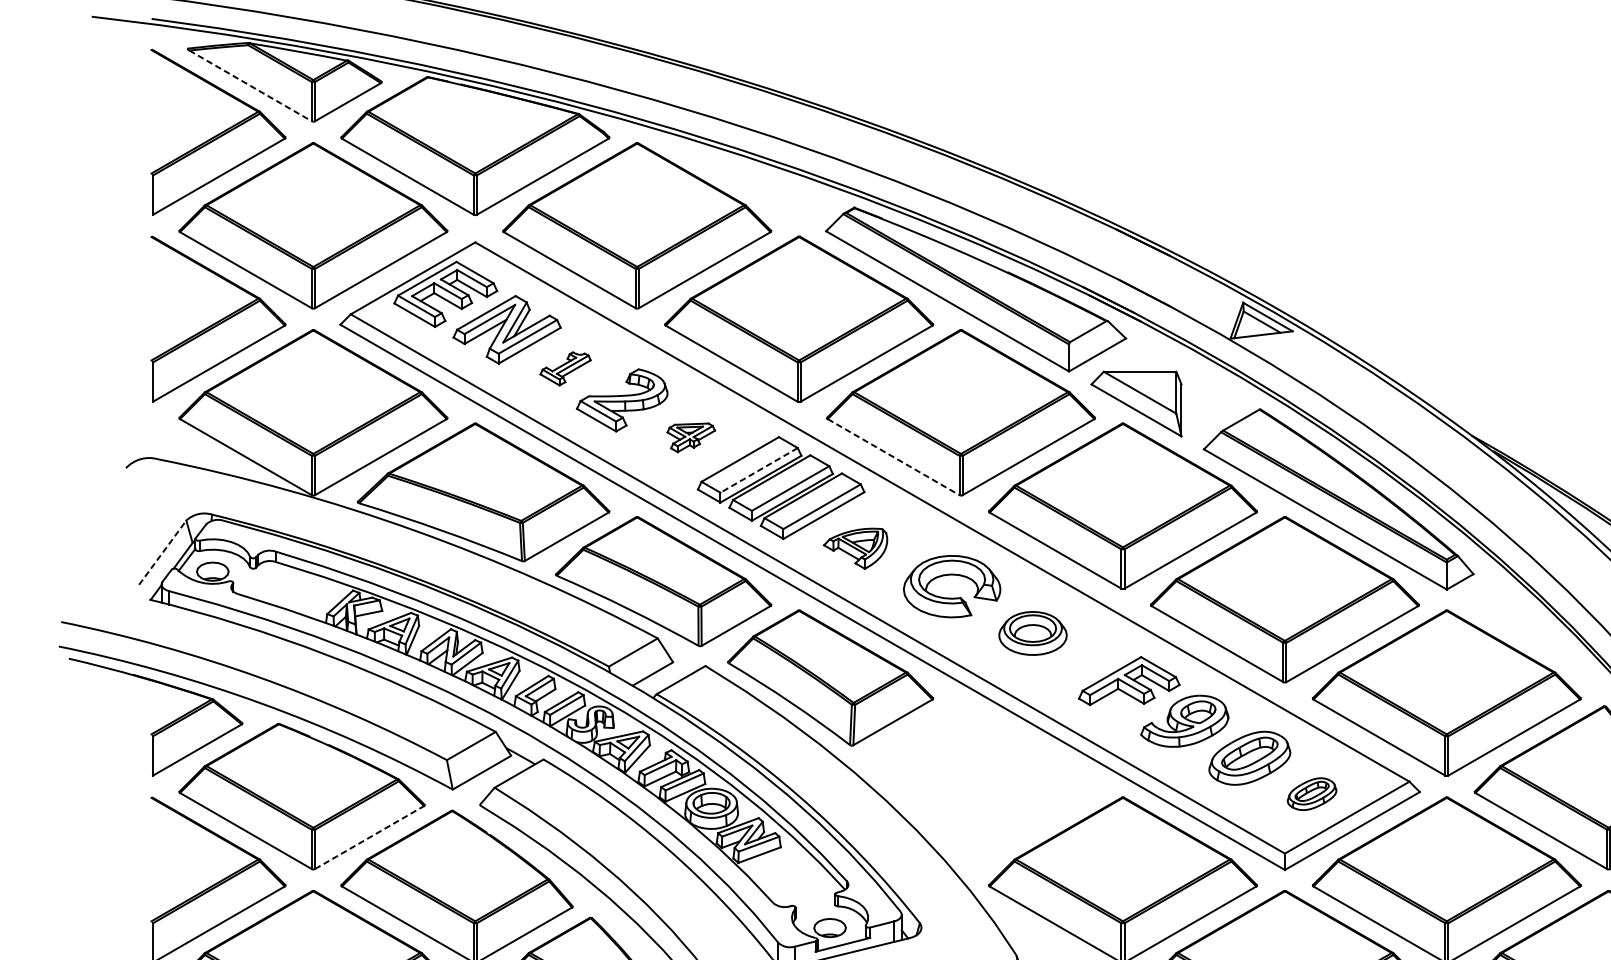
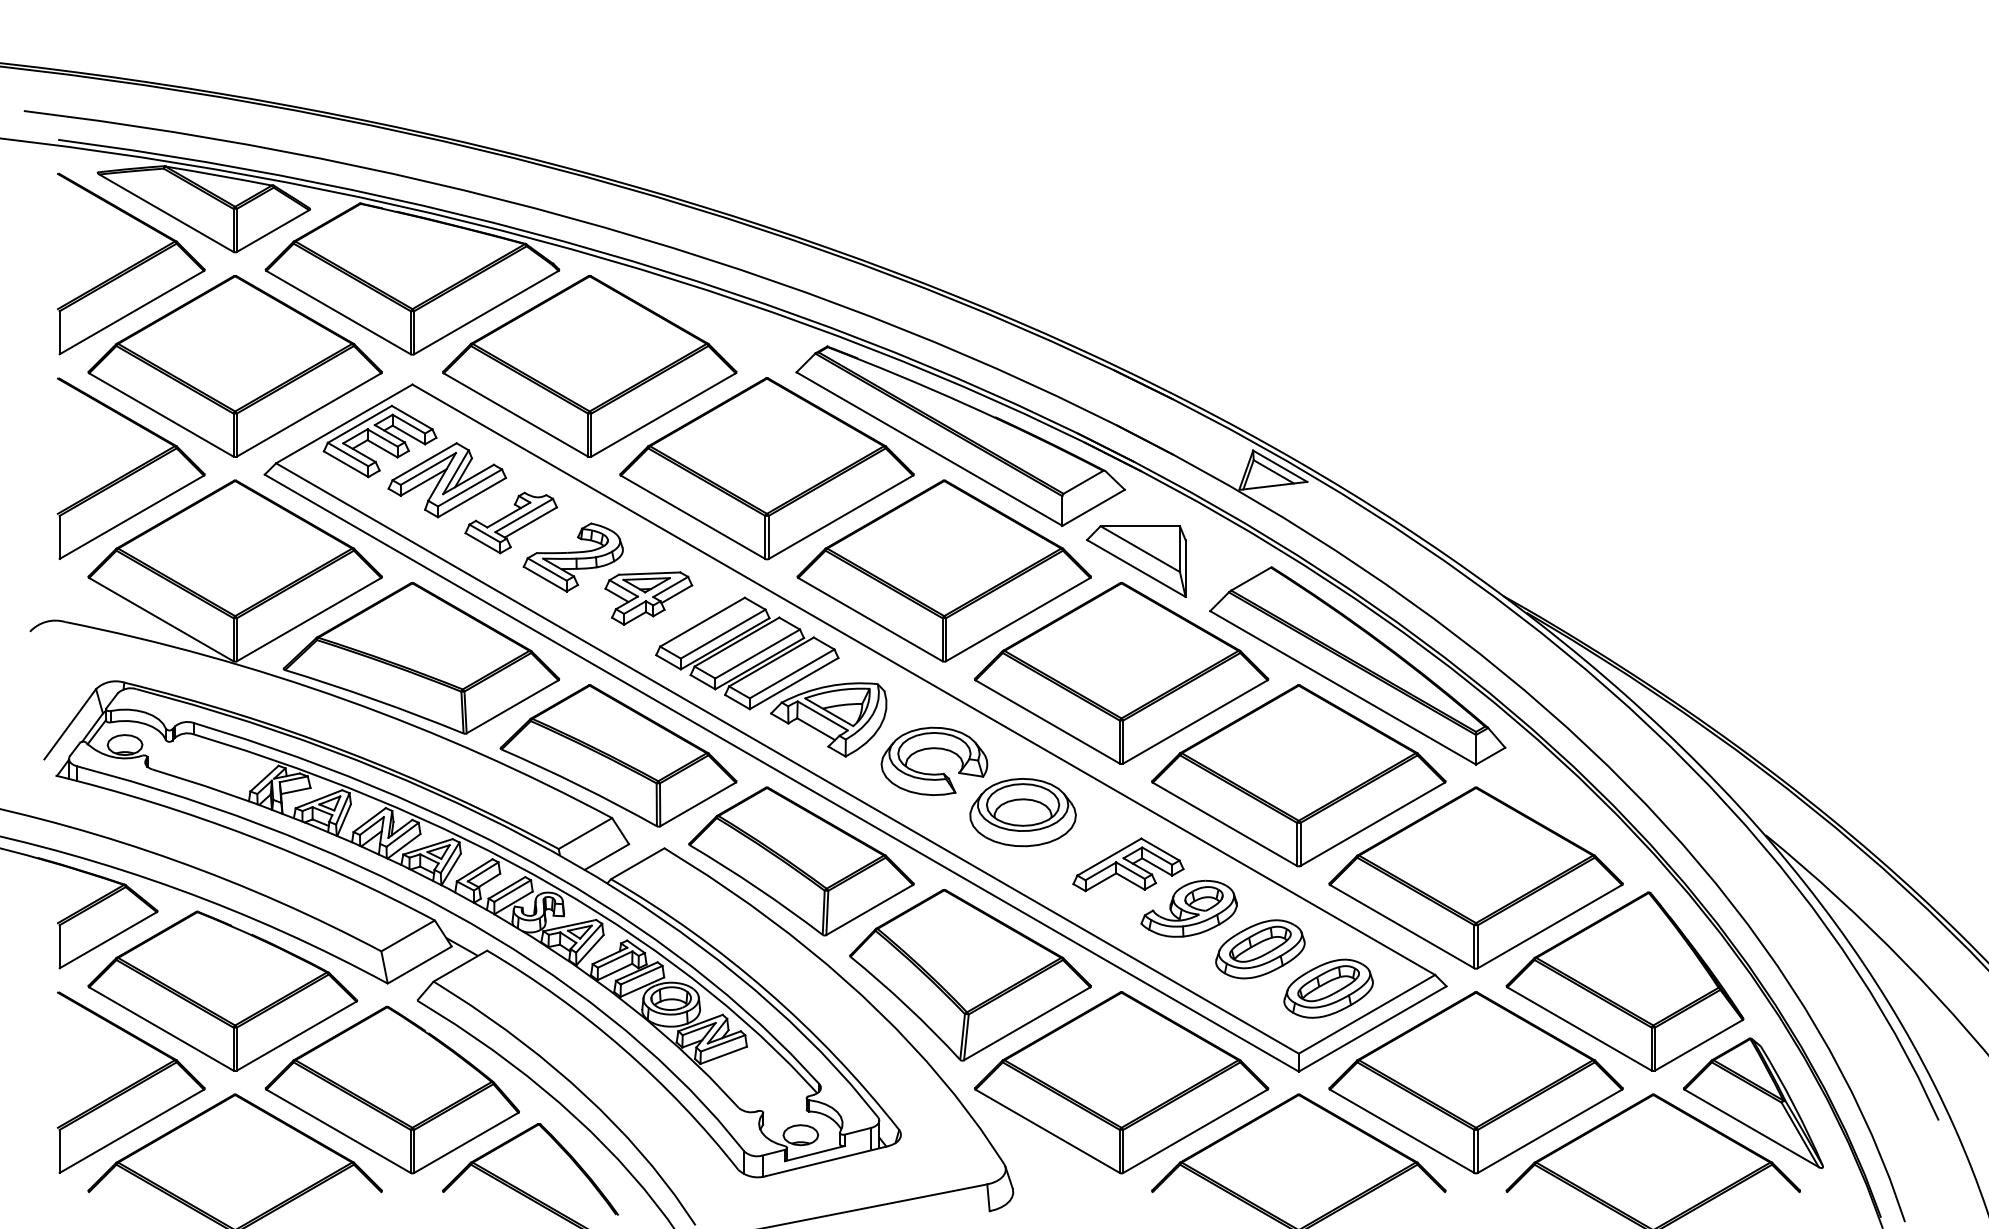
line: (250, 86) -> (166, 213), dashed -> solid
part: (565, 368) -> (511, 522), size x1.67
part: (690, 437) -> (648, 598), size x1.67
line: (893, 457) -> (870, 619), dashed -> solid
line: (759, 470) -> (723, 634), dashed -> solid
part: (855, 548) -> (828, 719), size x1.67
line: (162, 552) -> (70, 724), dashed -> solid
part: (1032, 633) -> (1022, 812), size x1.43
part: (985, 782) -> (970, 975), added
part: (1312, 794) -> (1328, 988), size x1.67
line: (370, 836) -> (297, 1035), dashed -> solid

